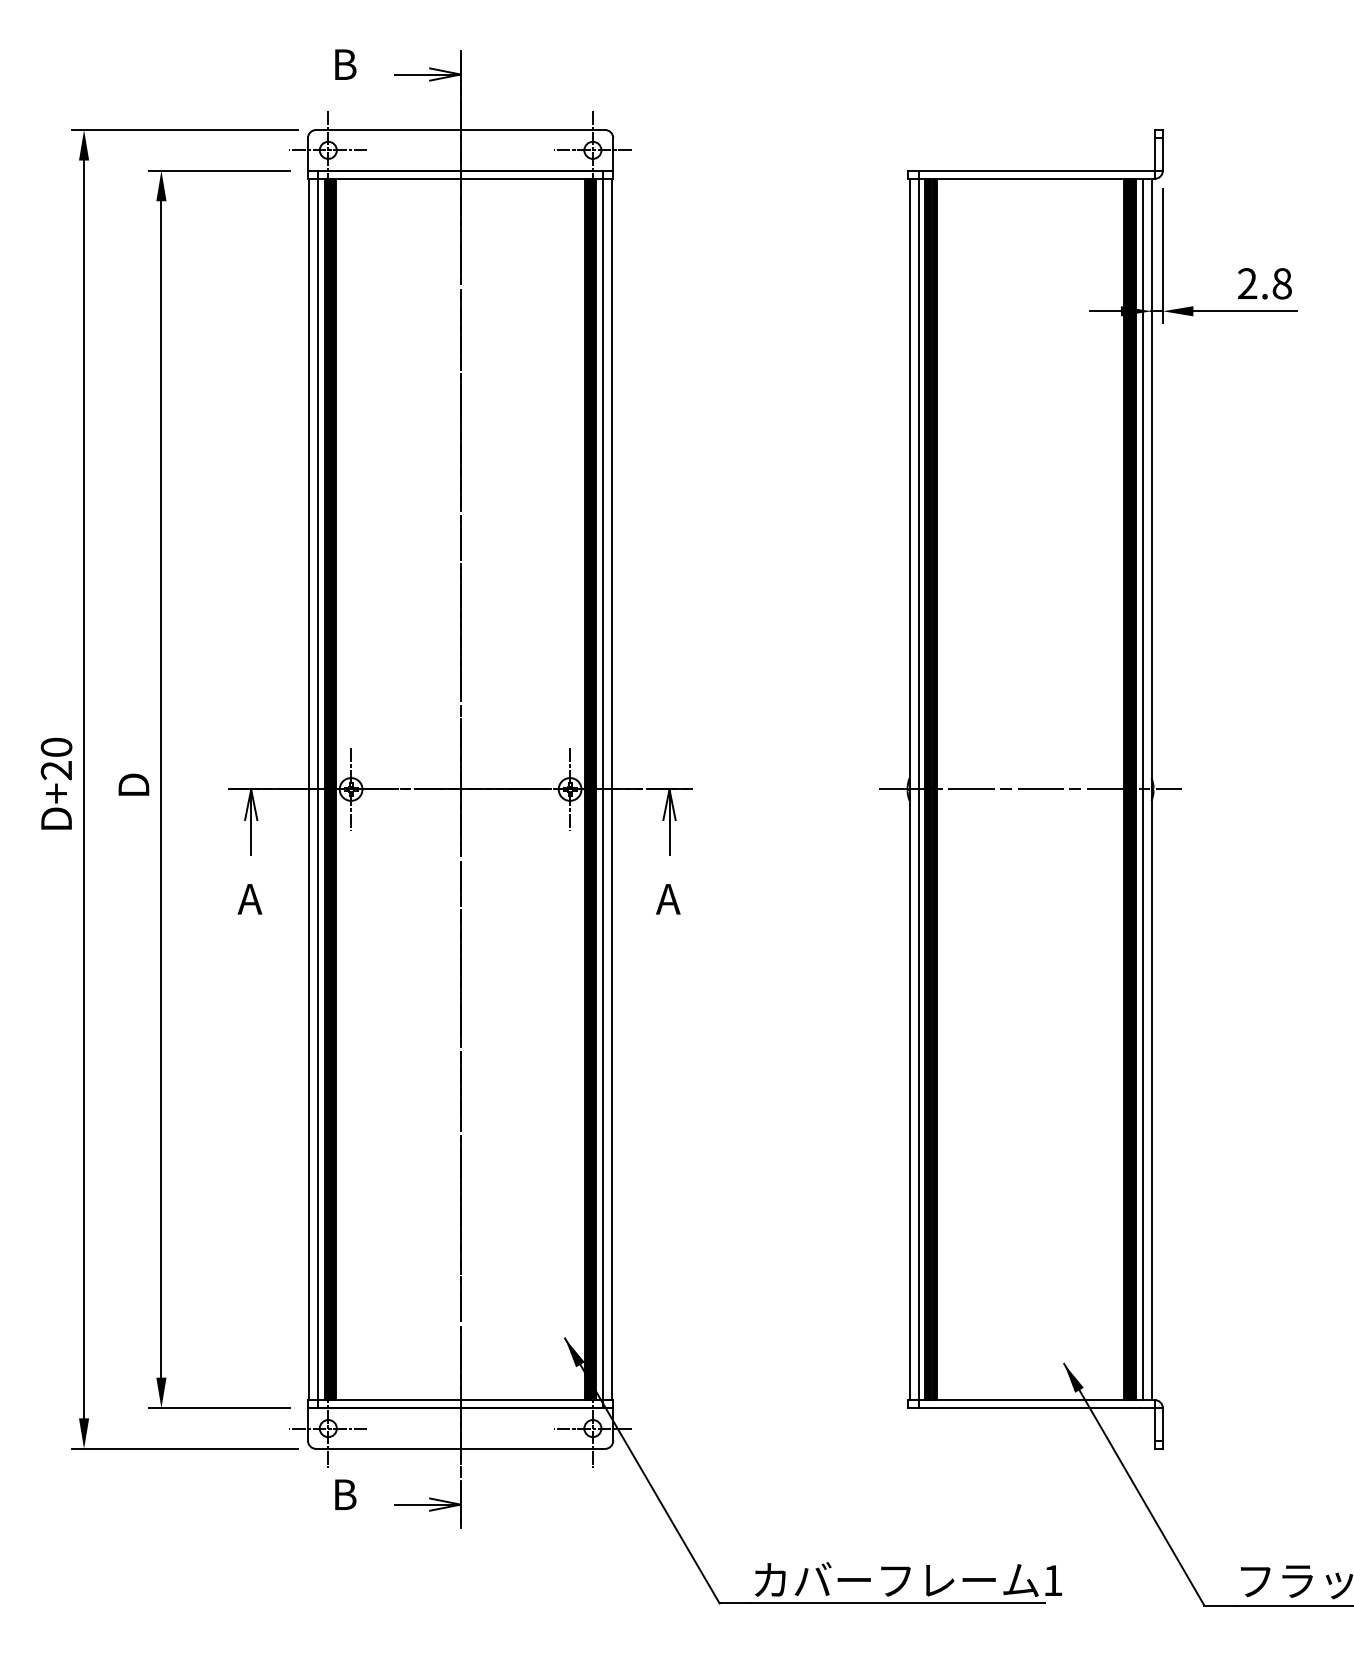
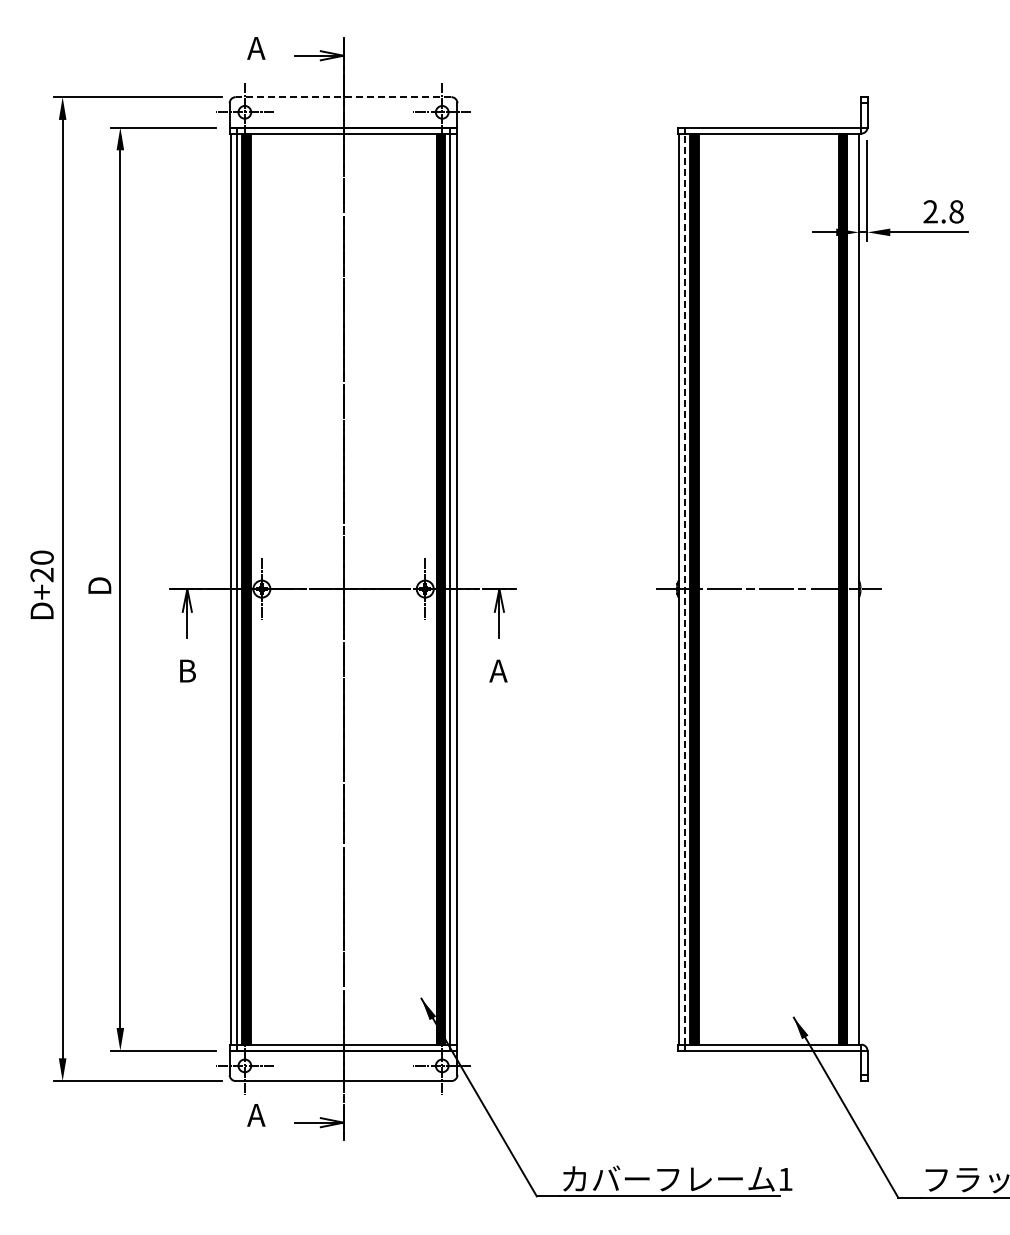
text: (343, 64) -> (256, 48), B -> A
line: (460, 130) -> (343, 97), solid -> dashed
line: (1142, 788) -> (852, 588), removed
line: (918, 789) -> (685, 589), solid -> dashed
text: (250, 898) -> (186, 670), A -> B
text: (343, 1495) -> (256, 1115), B -> A

